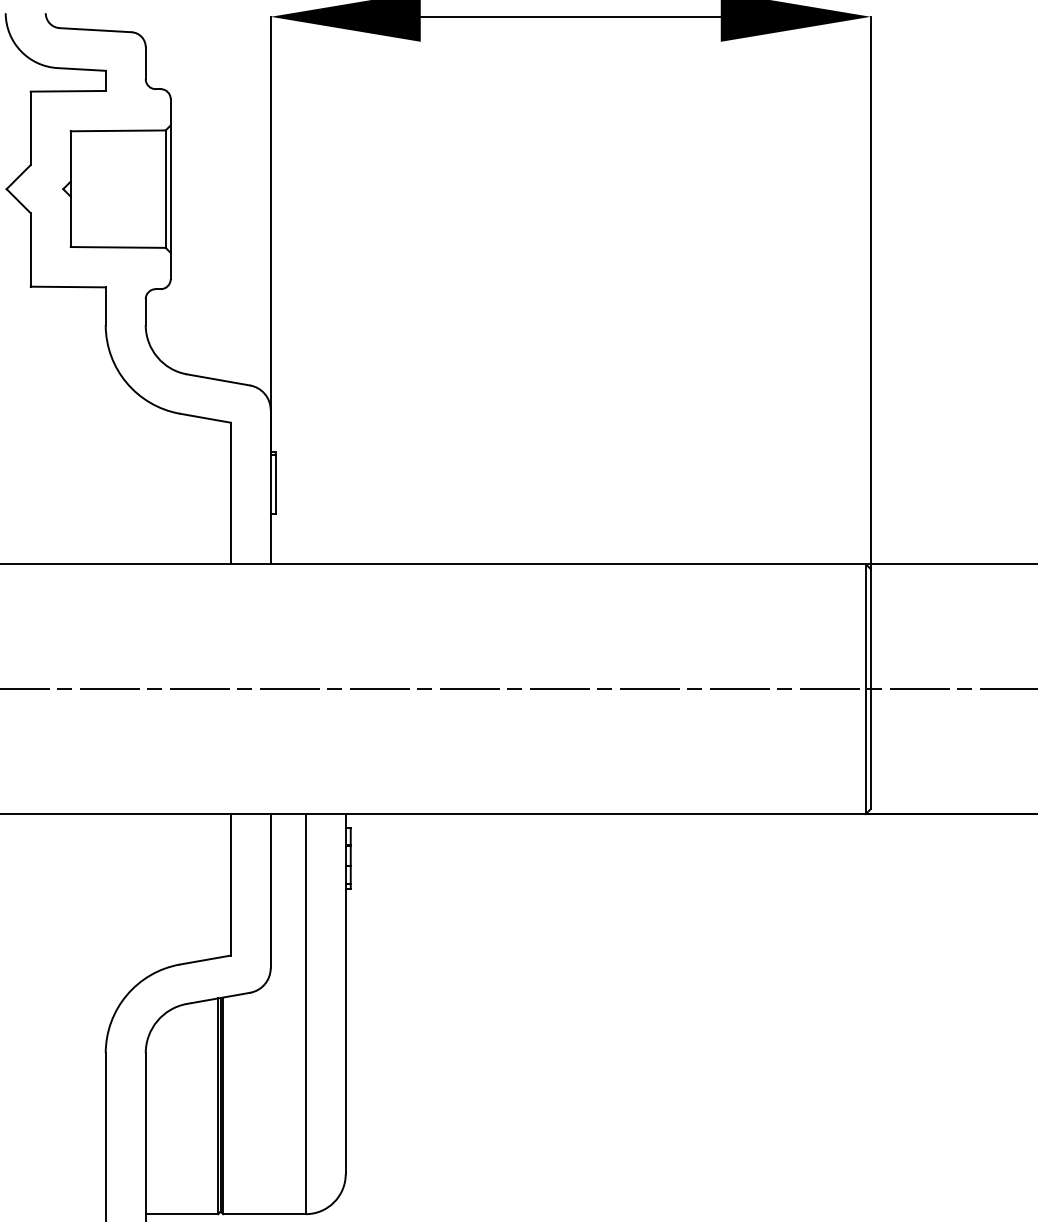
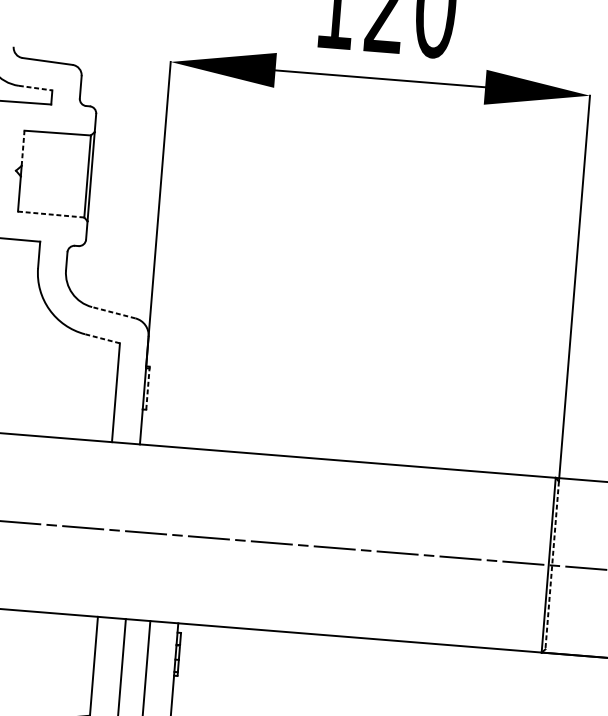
line: (82, 69) -> (36, 88), solid -> dashed
line: (70, 155) -> (23, 147), solid -> dashed
line: (118, 247) -> (51, 214), solid -> dashed
line: (218, 379) -> (113, 312), solid -> dashed
line: (205, 418) -> (102, 338), solid -> dashed
line: (275, 484) -> (147, 389), solid -> dashed
line: (870, 689) -> (551, 565), solid -> dashed

